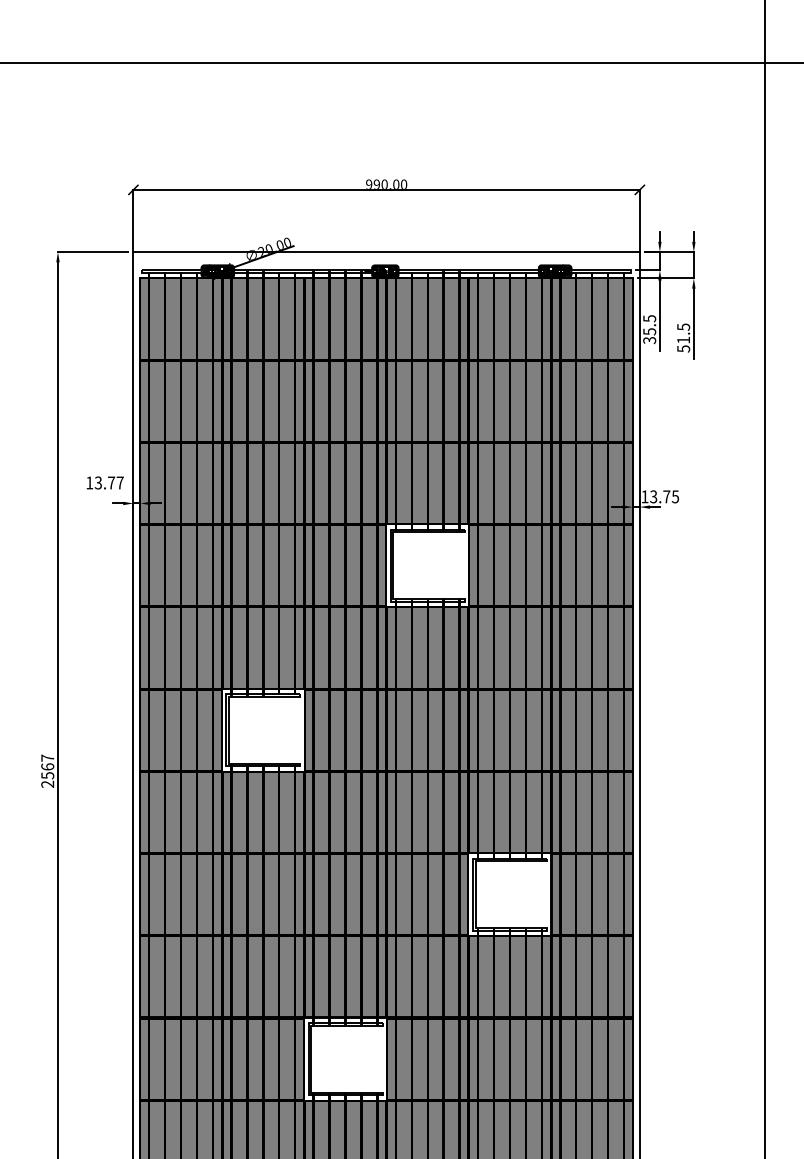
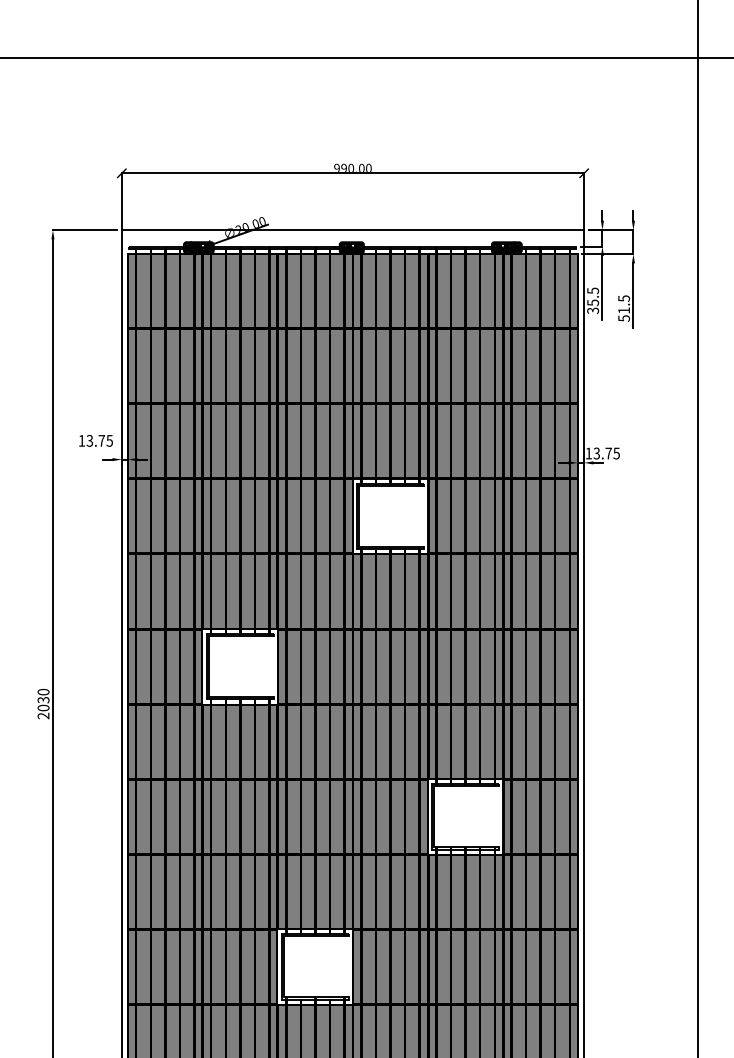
text: (119, 482) -> (109, 440), 13.77 -> 13.75
text: (47, 766) -> (43, 699), 2567 -> 2030

